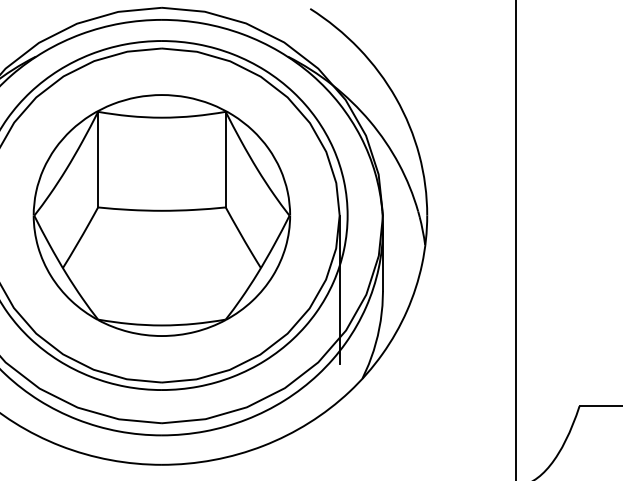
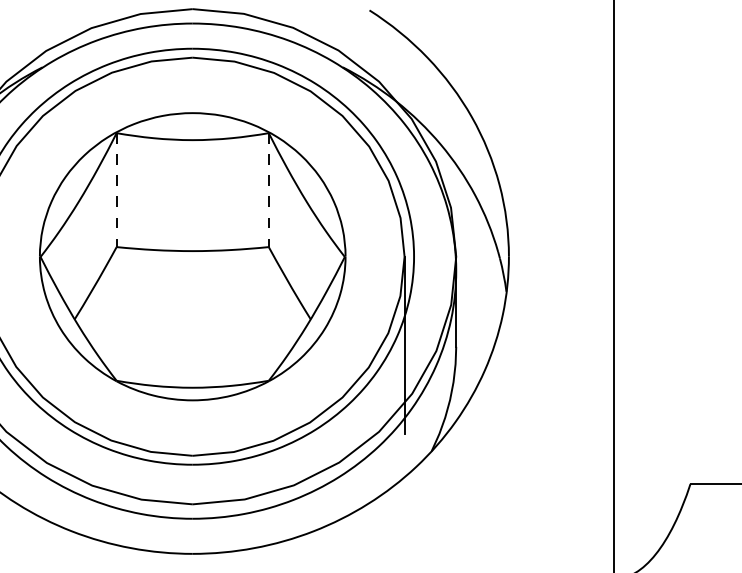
line: (97, 159) -> (116, 190), solid -> dashed
line: (225, 159) -> (268, 190), solid -> dashed

